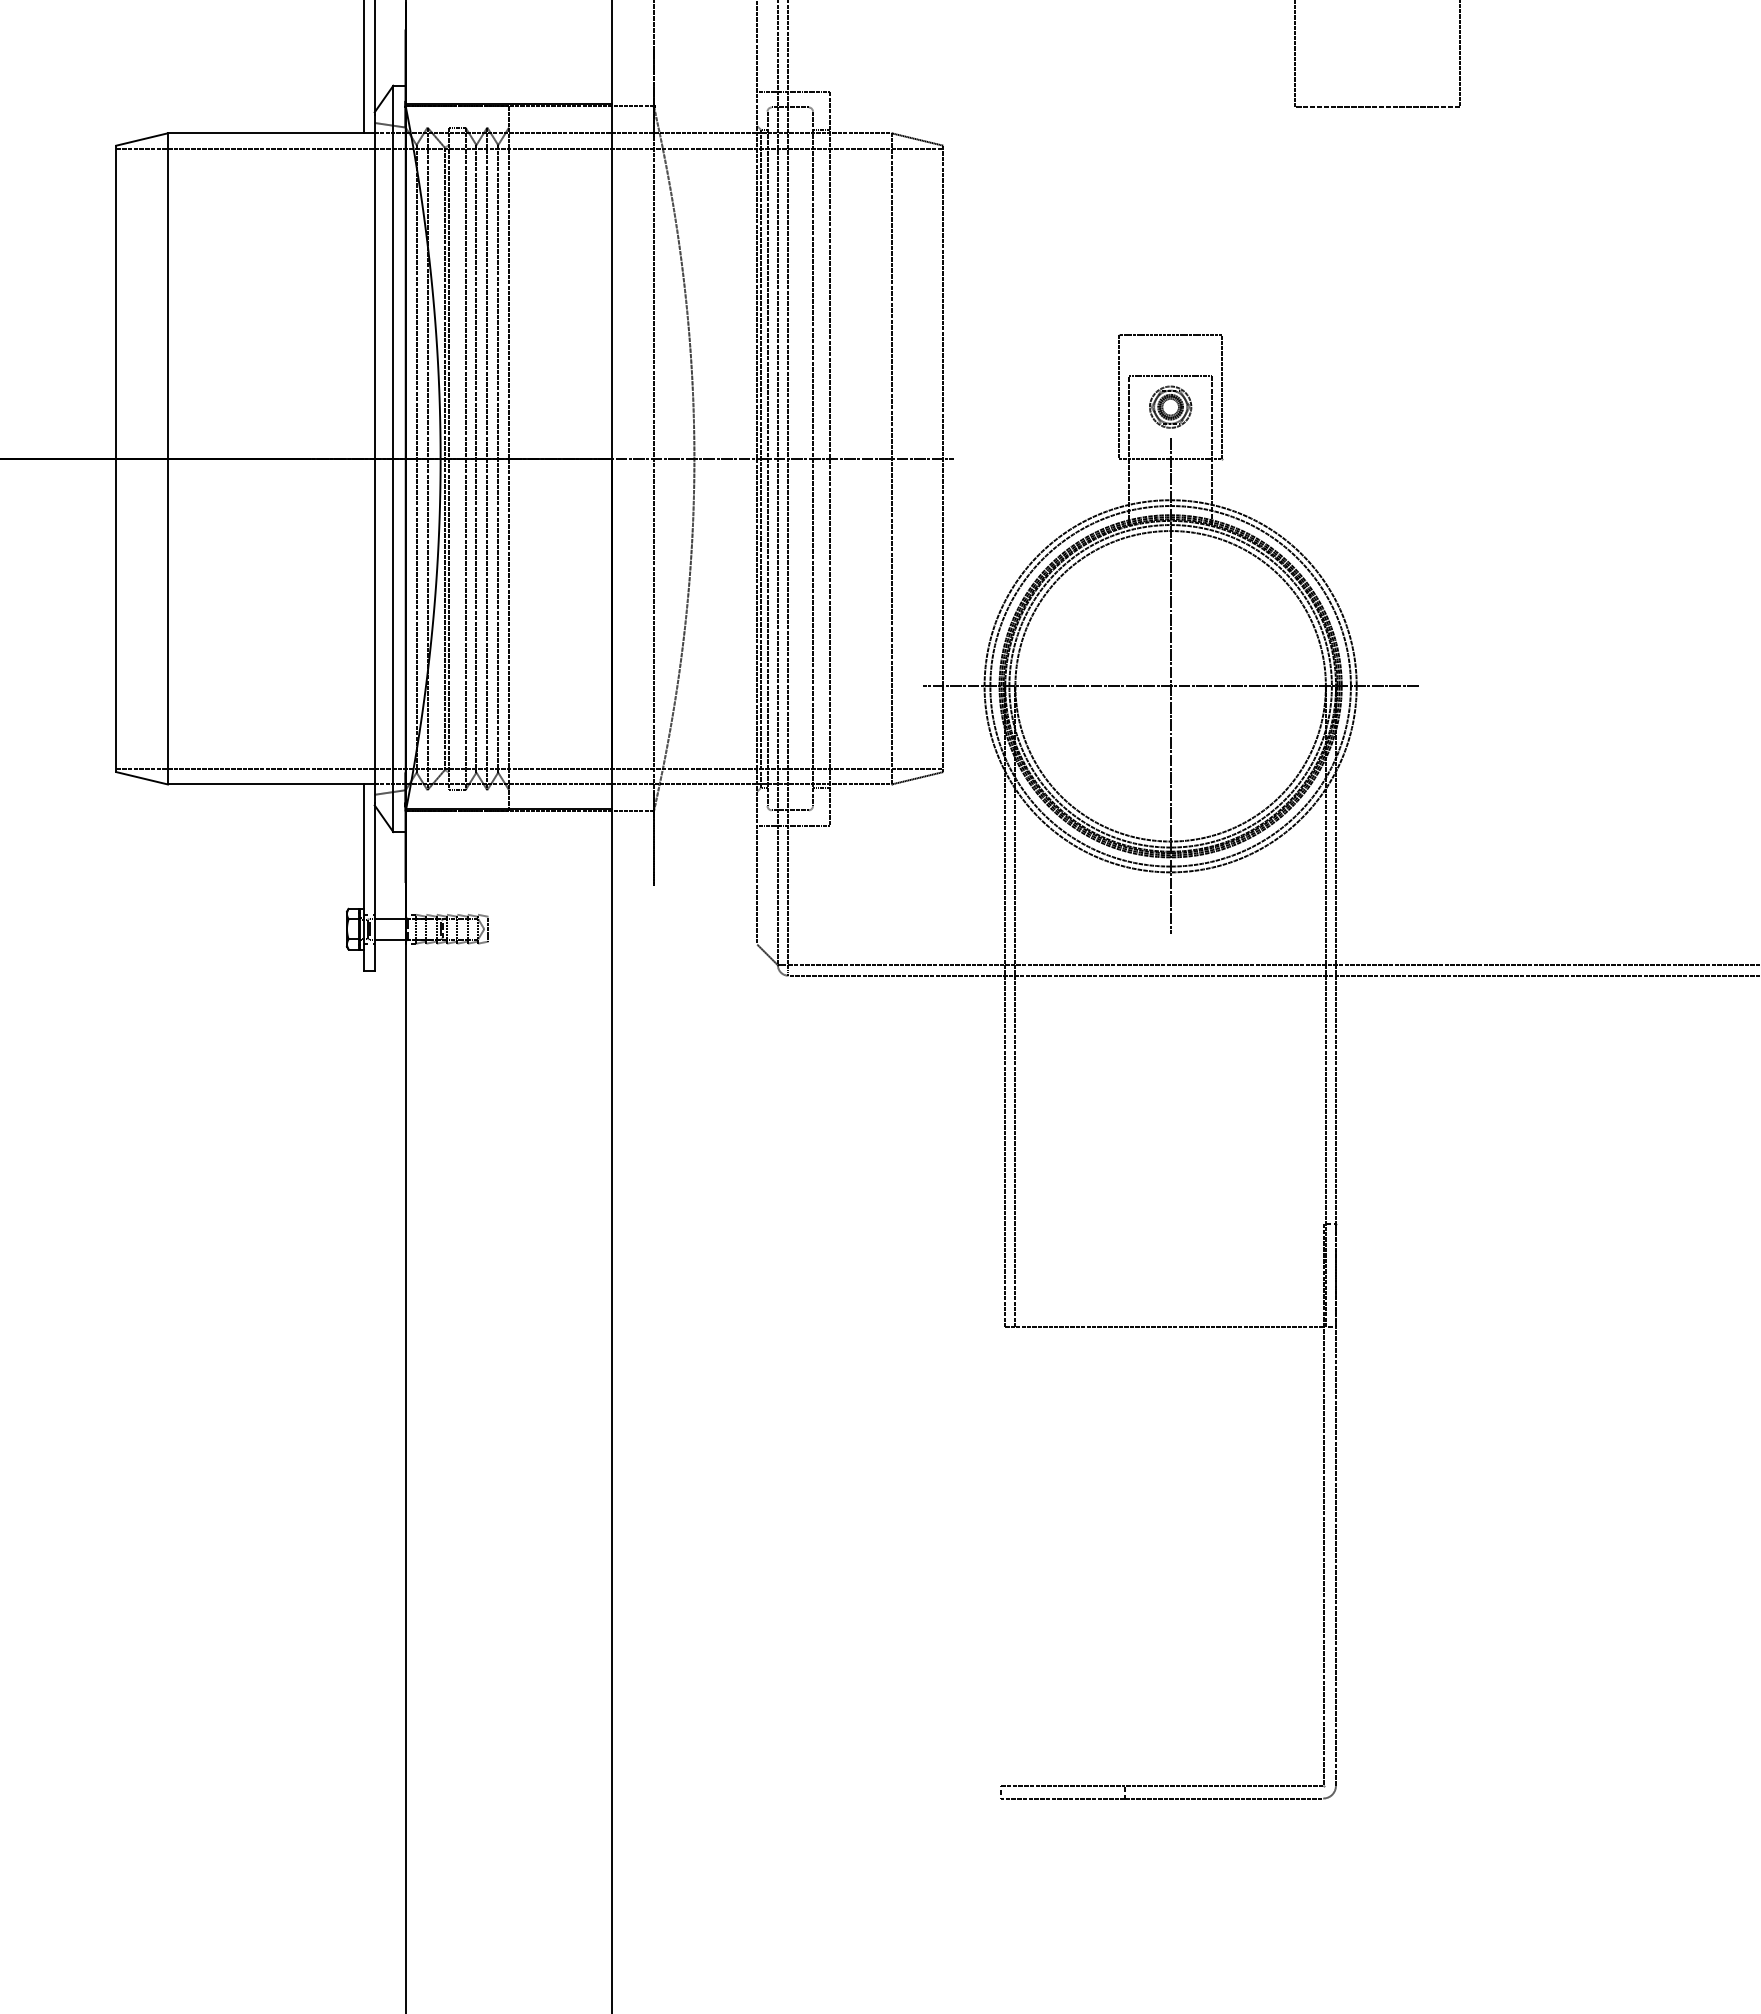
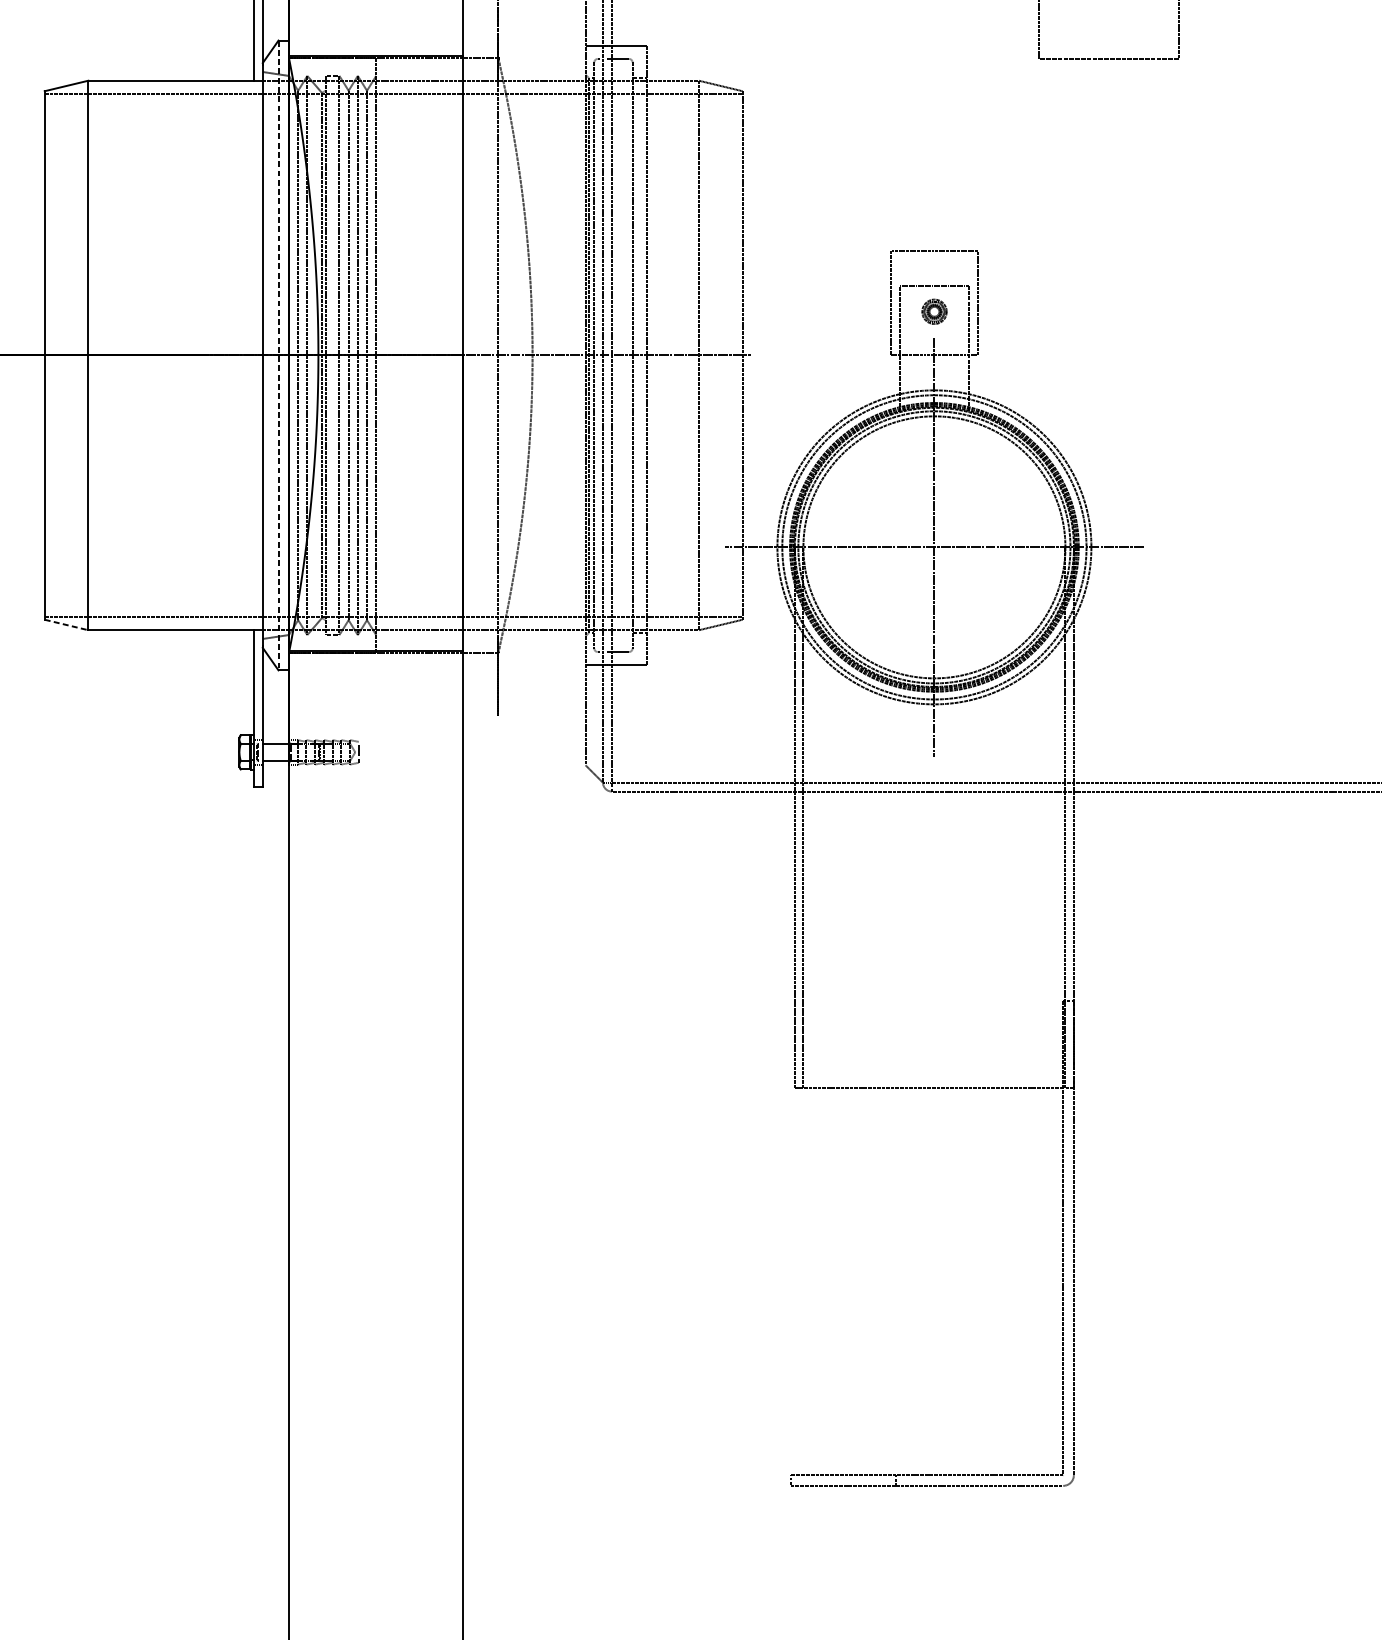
part: (1170, 406) -> (934, 311), size x0.7
line: (393, 459) -> (278, 356), solid -> dashed
line: (142, 778) -> (66, 625), solid -> dashed

